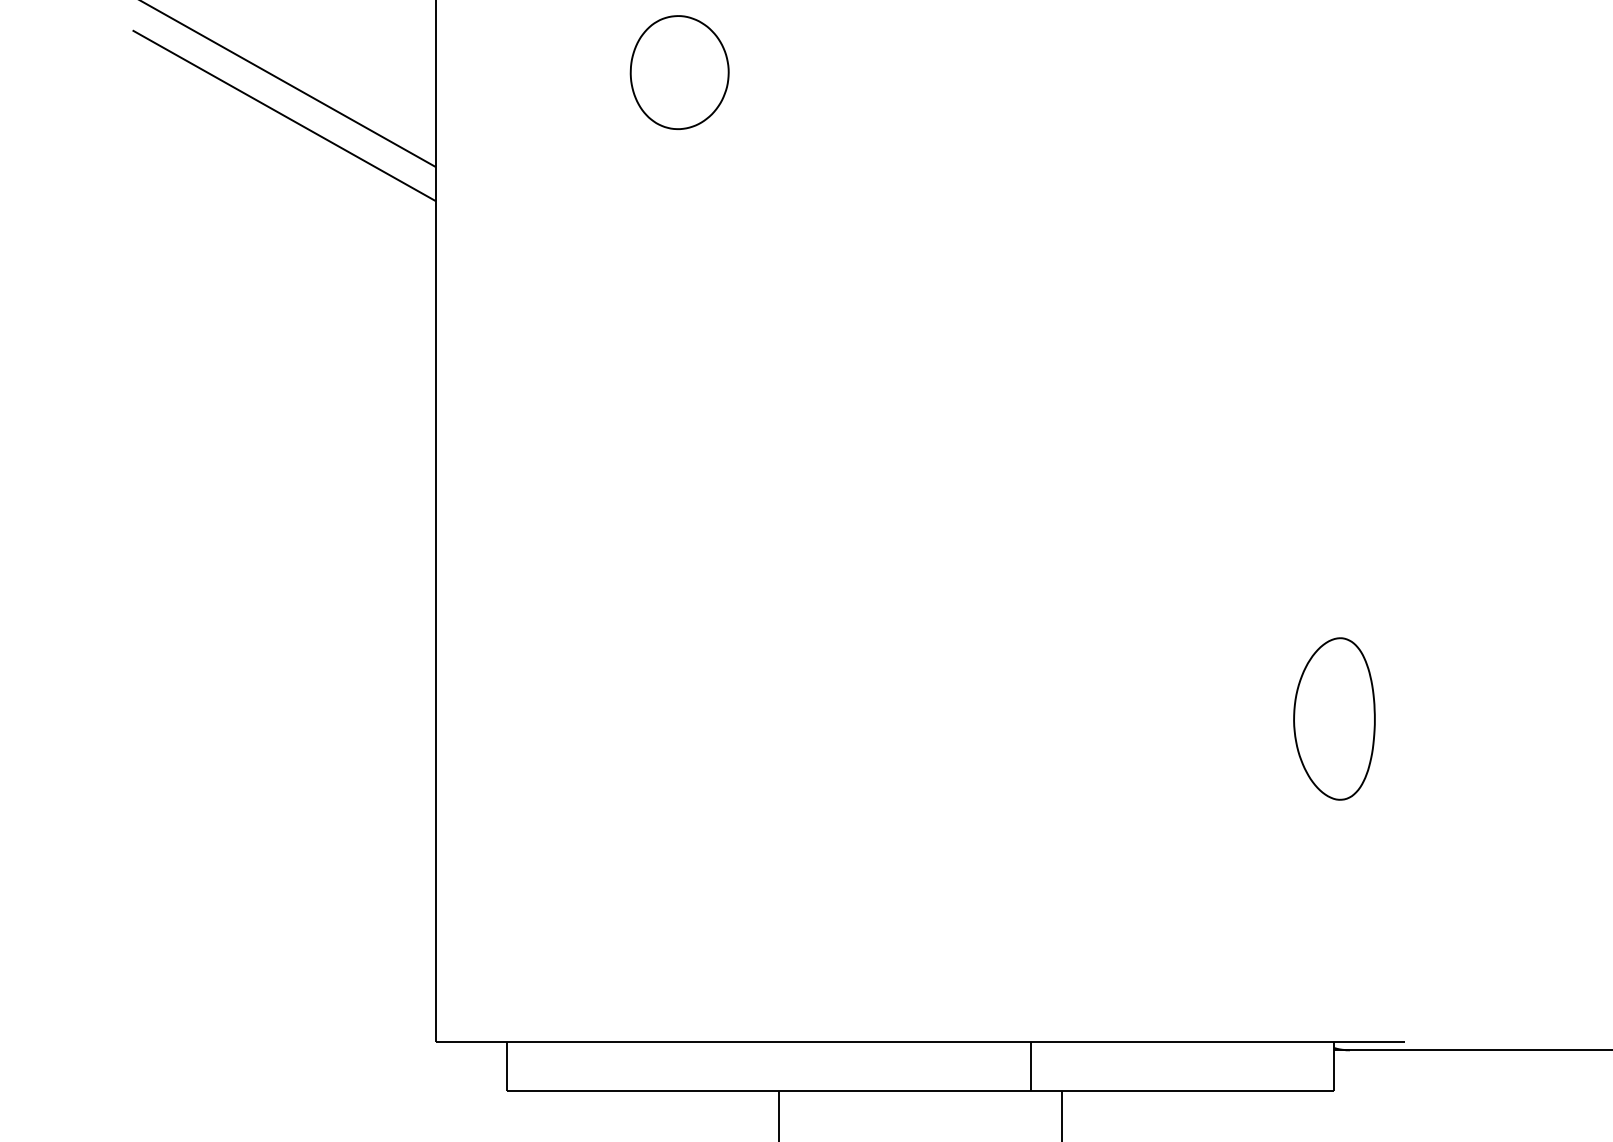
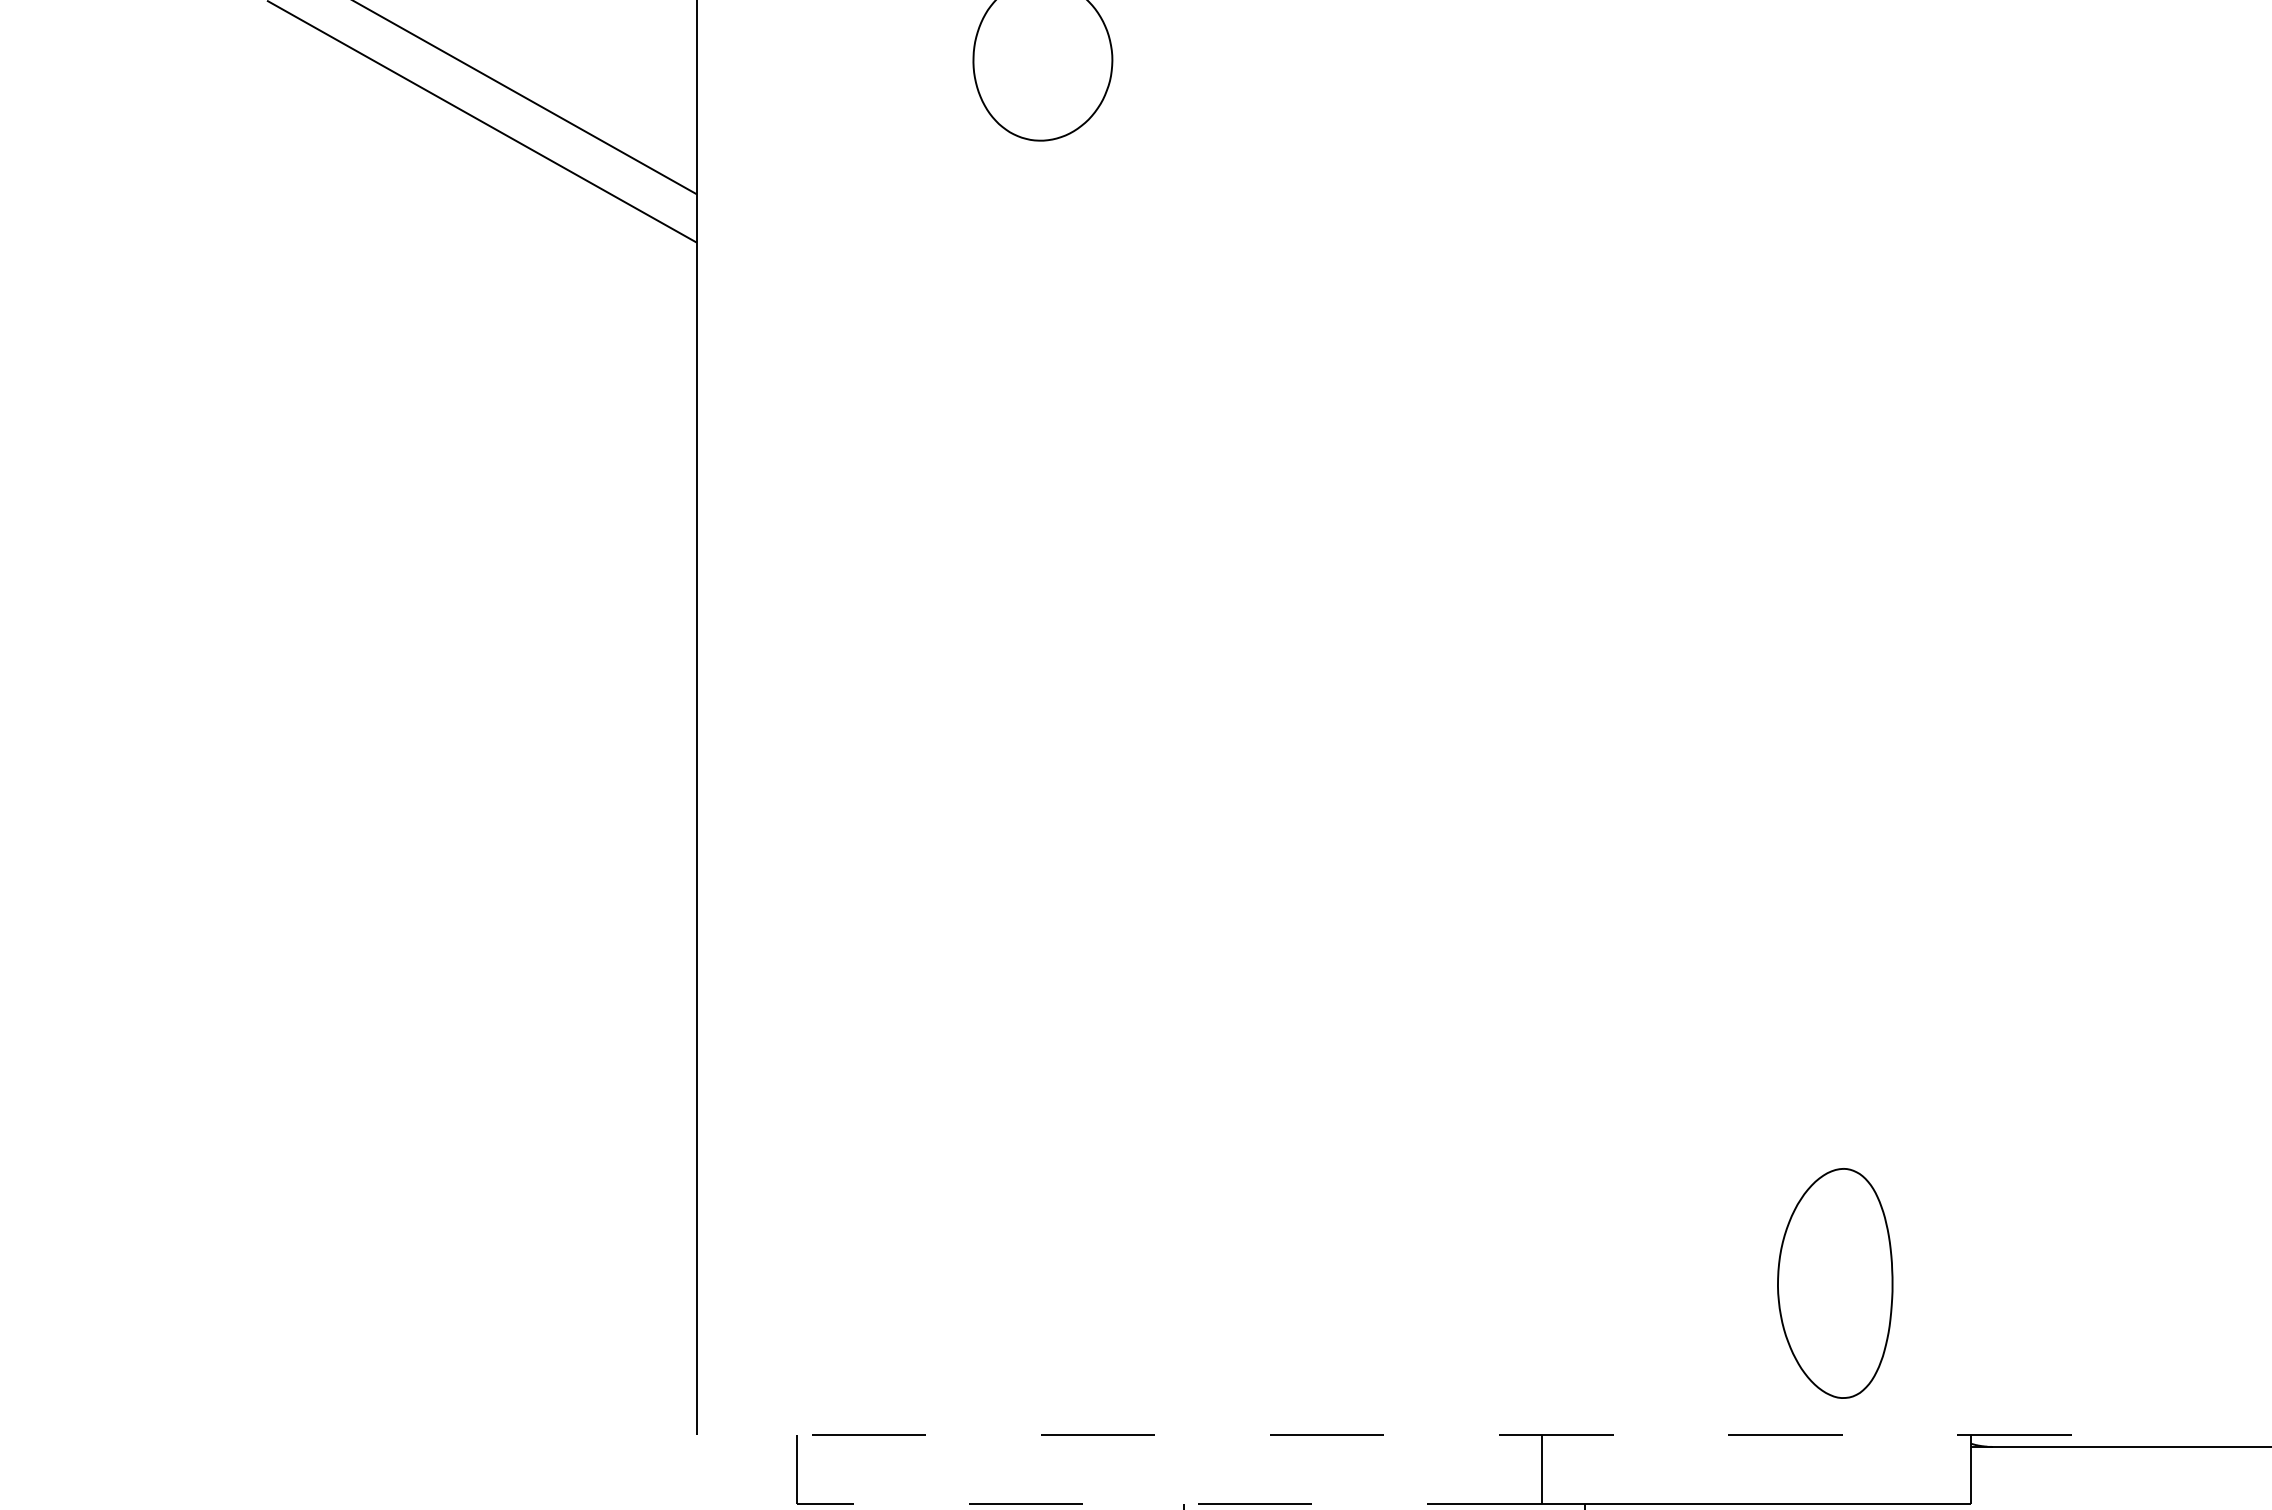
part: (1334, 718) -> (1835, 1282), moved
line: (920, 1042) -> (1384, 1435), solid -> dashed
line: (768, 1090) -> (1168, 1503), solid -> dashed

